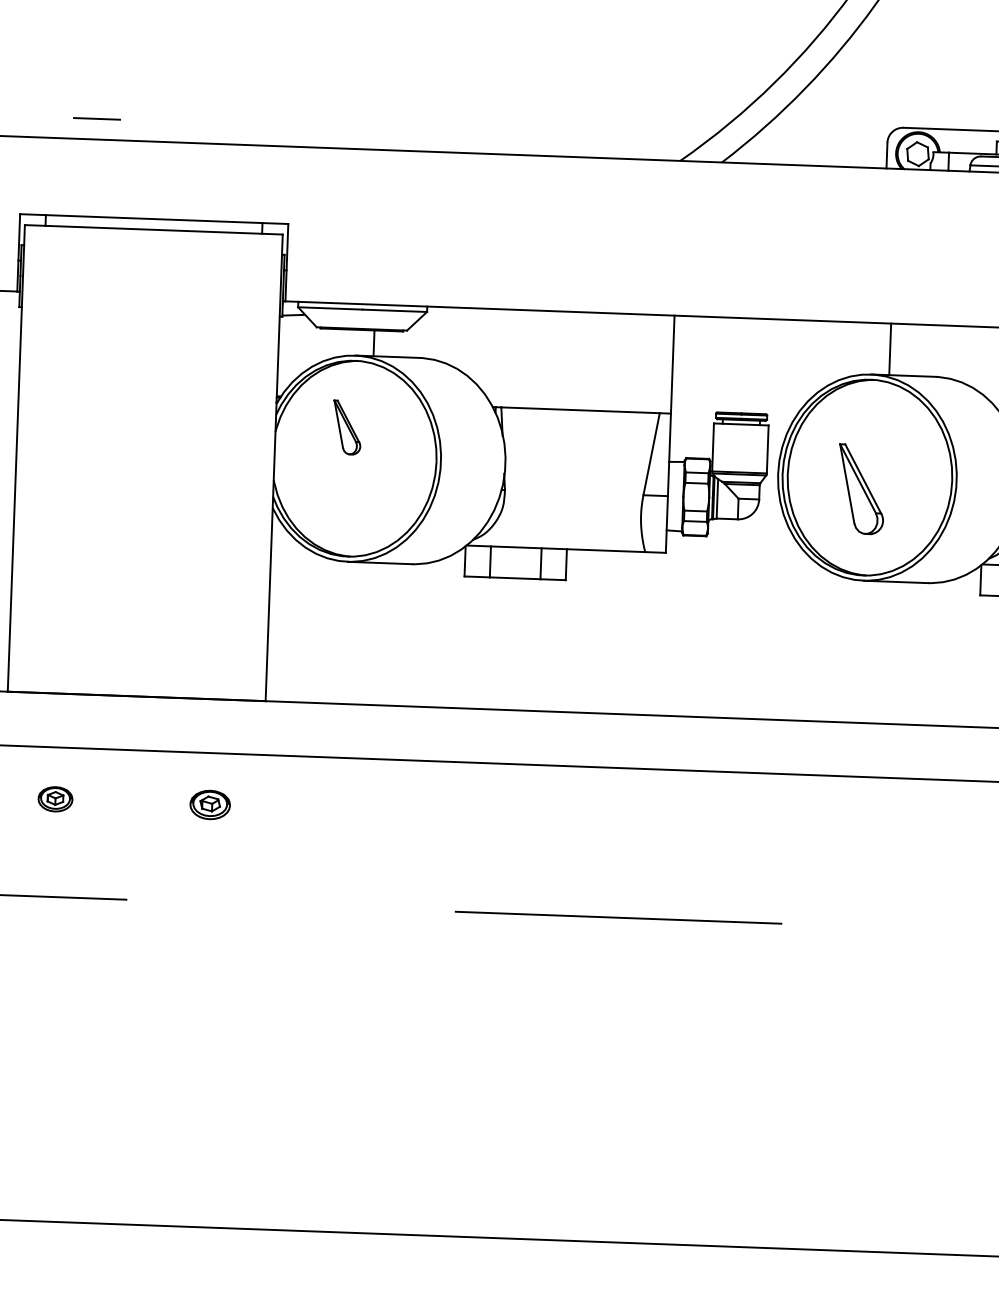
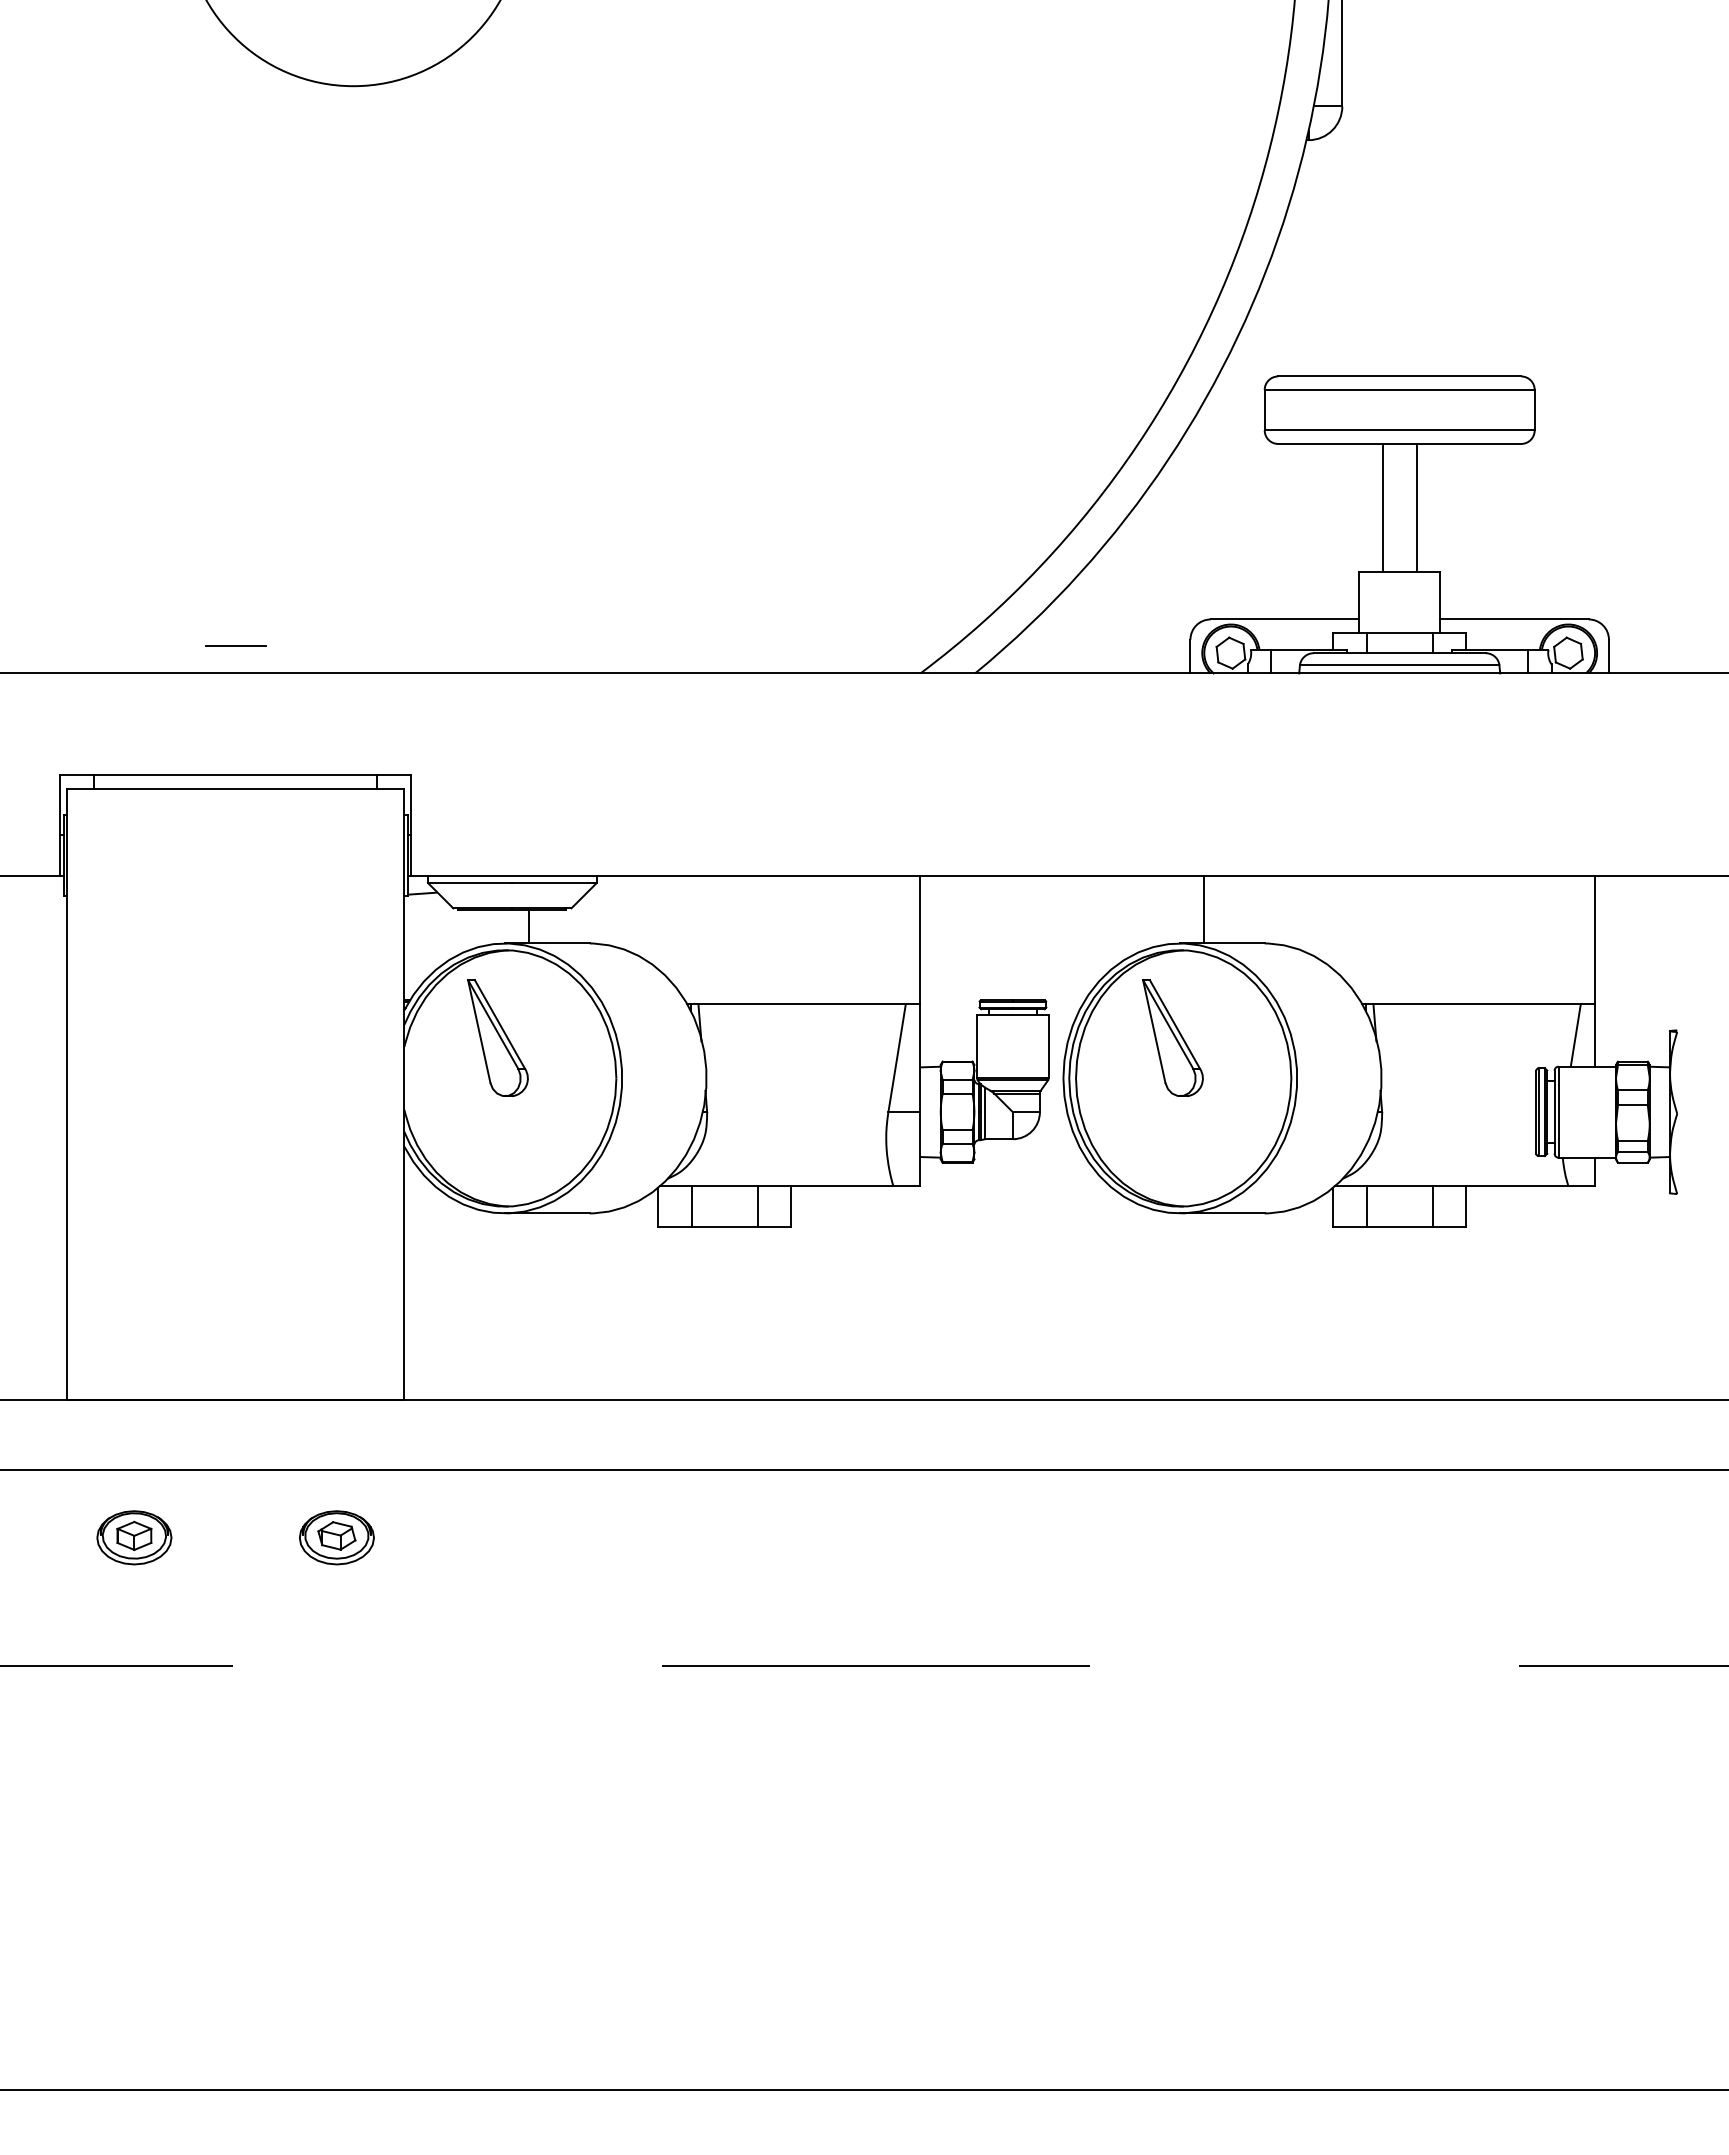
line: (96, 118) -> (235, 645), moved
part: (346, 427) -> (497, 1037), size x1.67
part: (861, 488) -> (1172, 1037), moved
part: (55, 799) -> (134, 1537), size x1.67
part: (209, 804) -> (336, 1537), size x1.43

